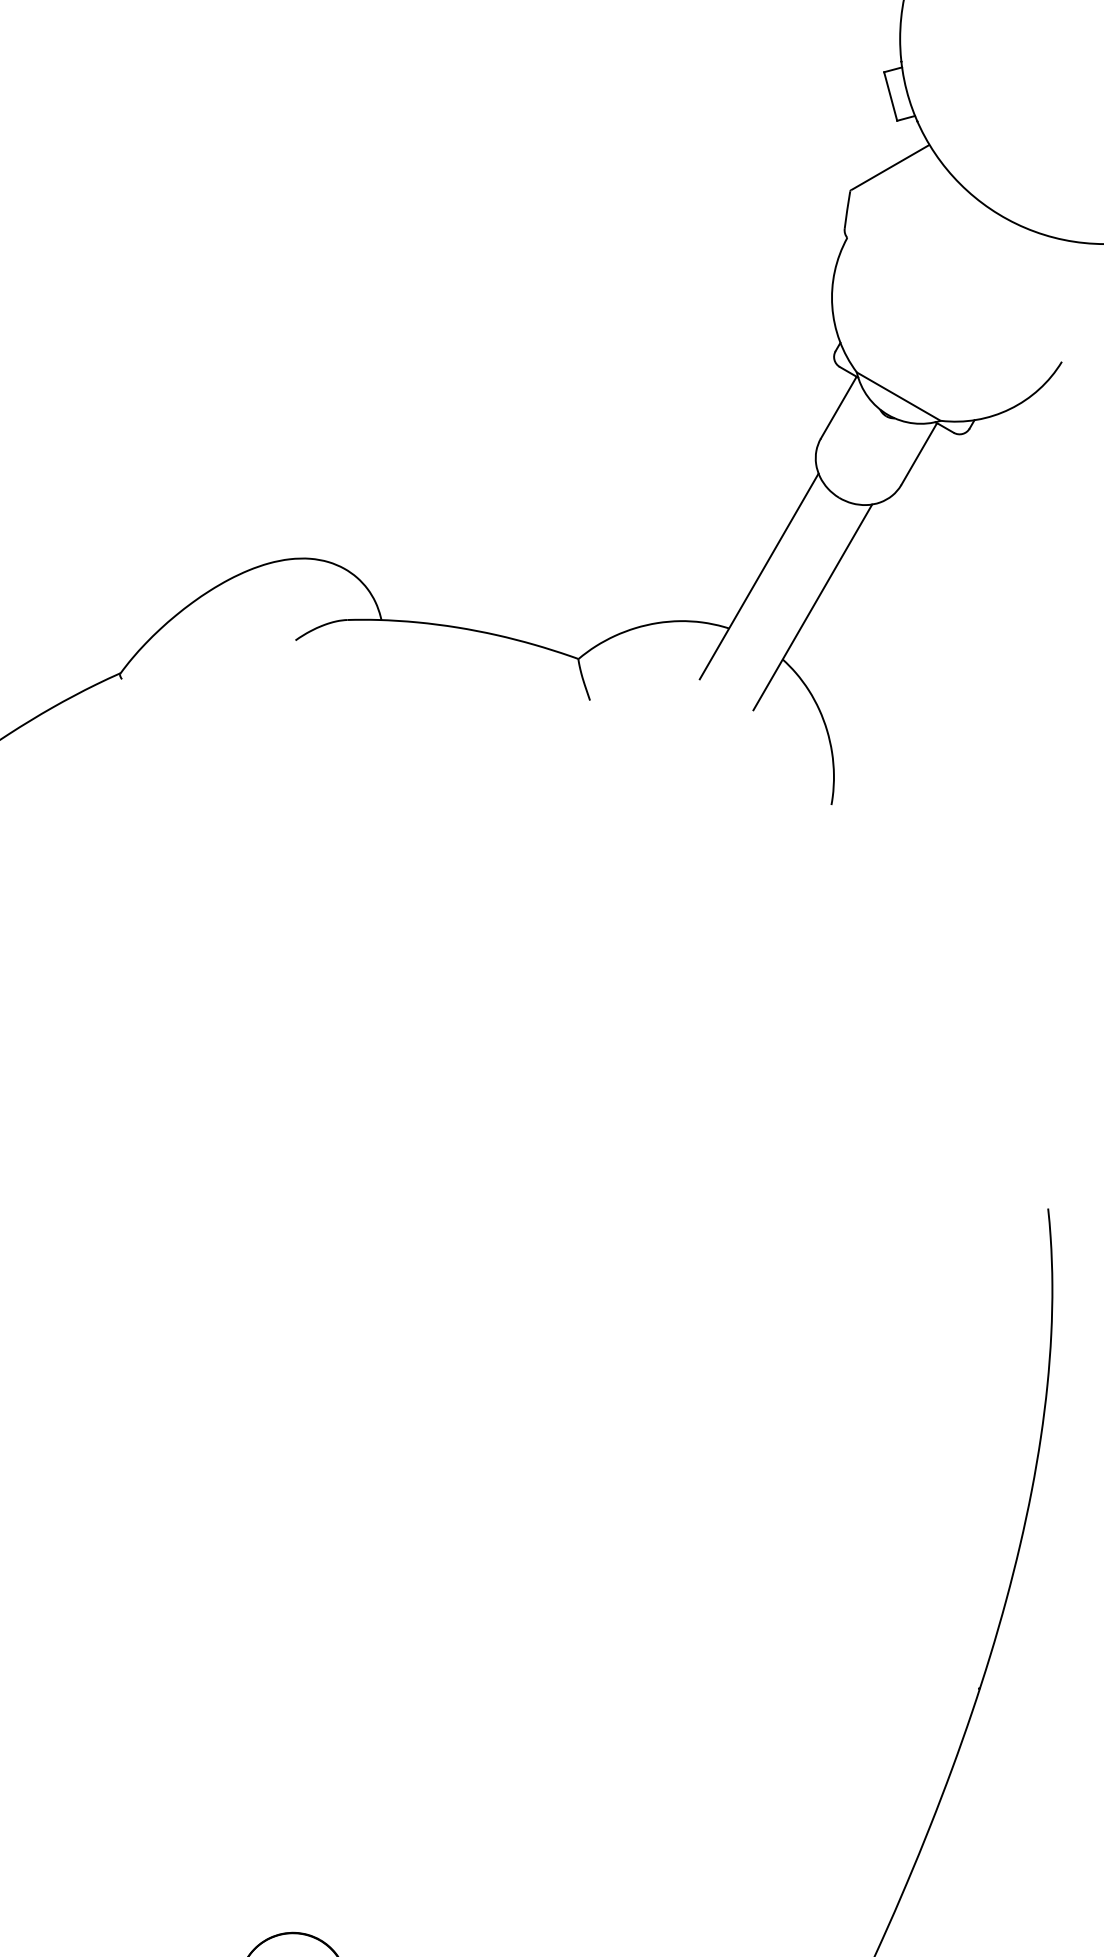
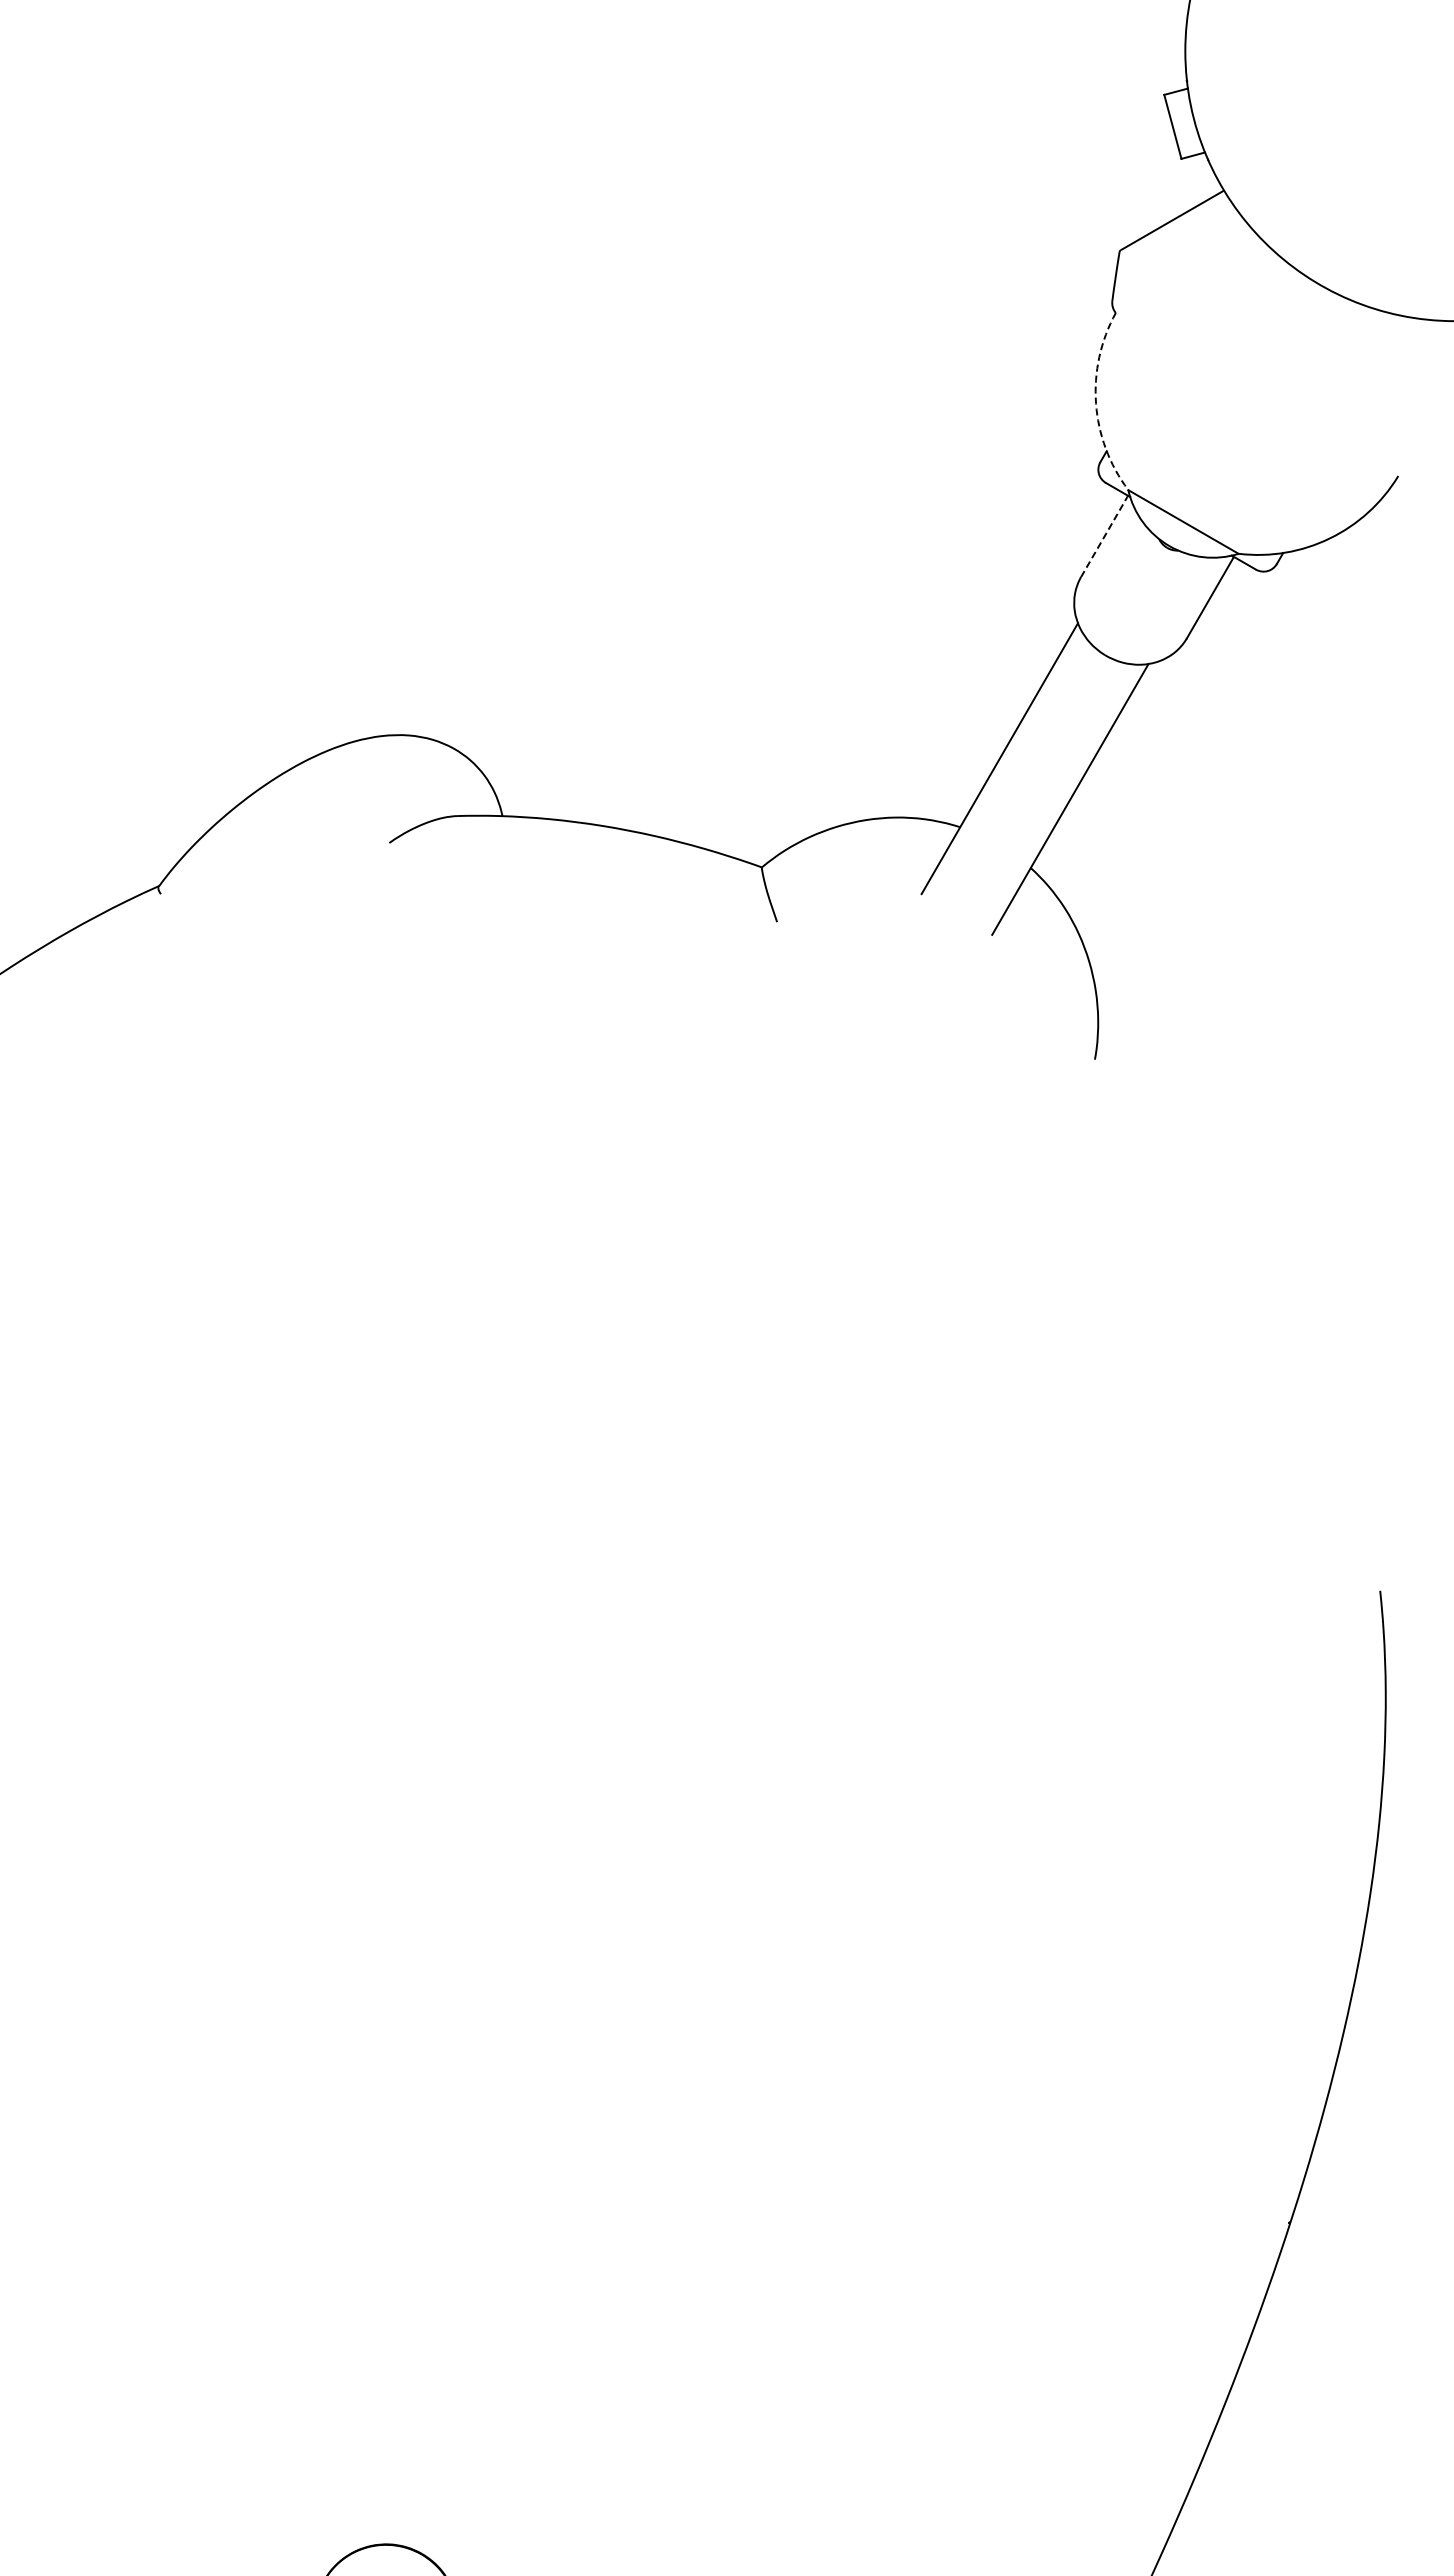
arc: (832, 306) -> (1096, 403), solid -> dashed
line: (838, 407) -> (1104, 536), solid -> dashed

